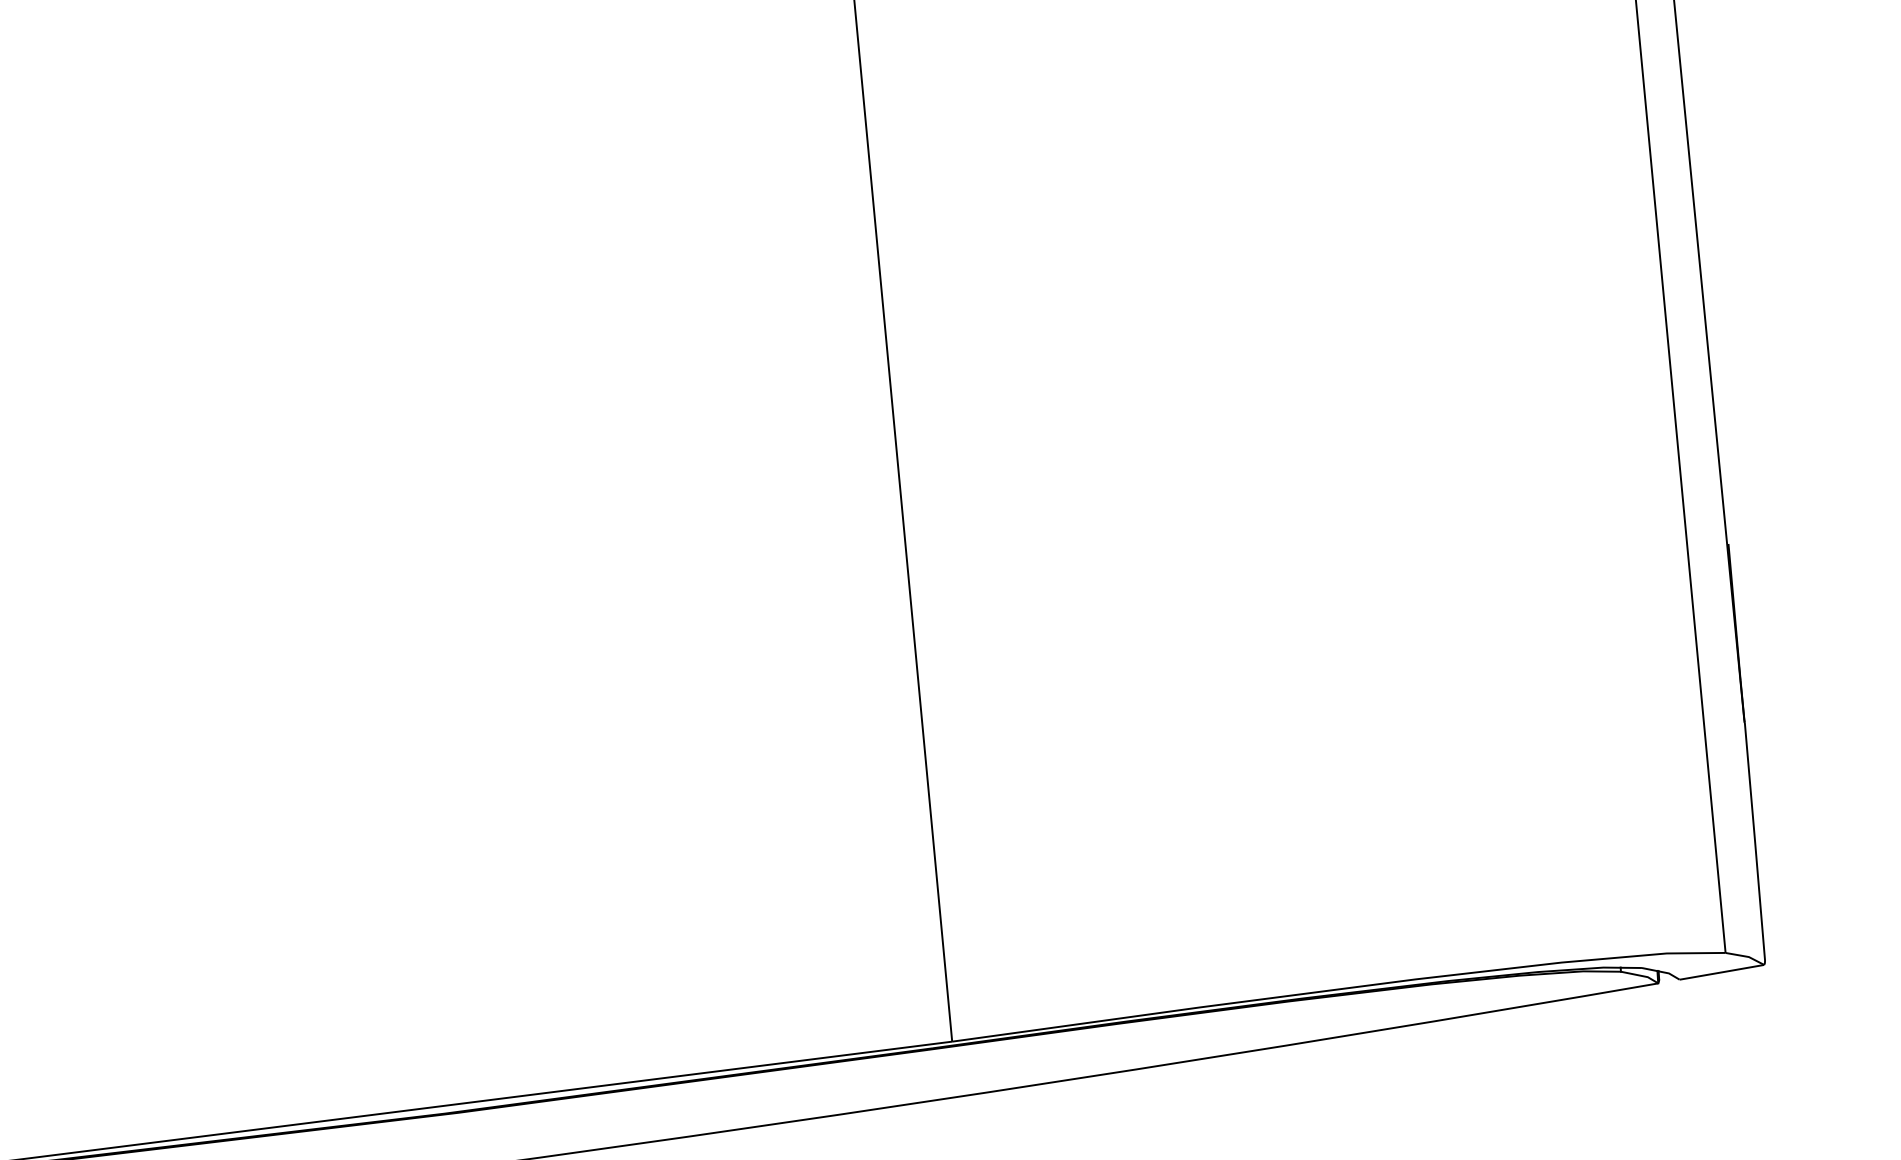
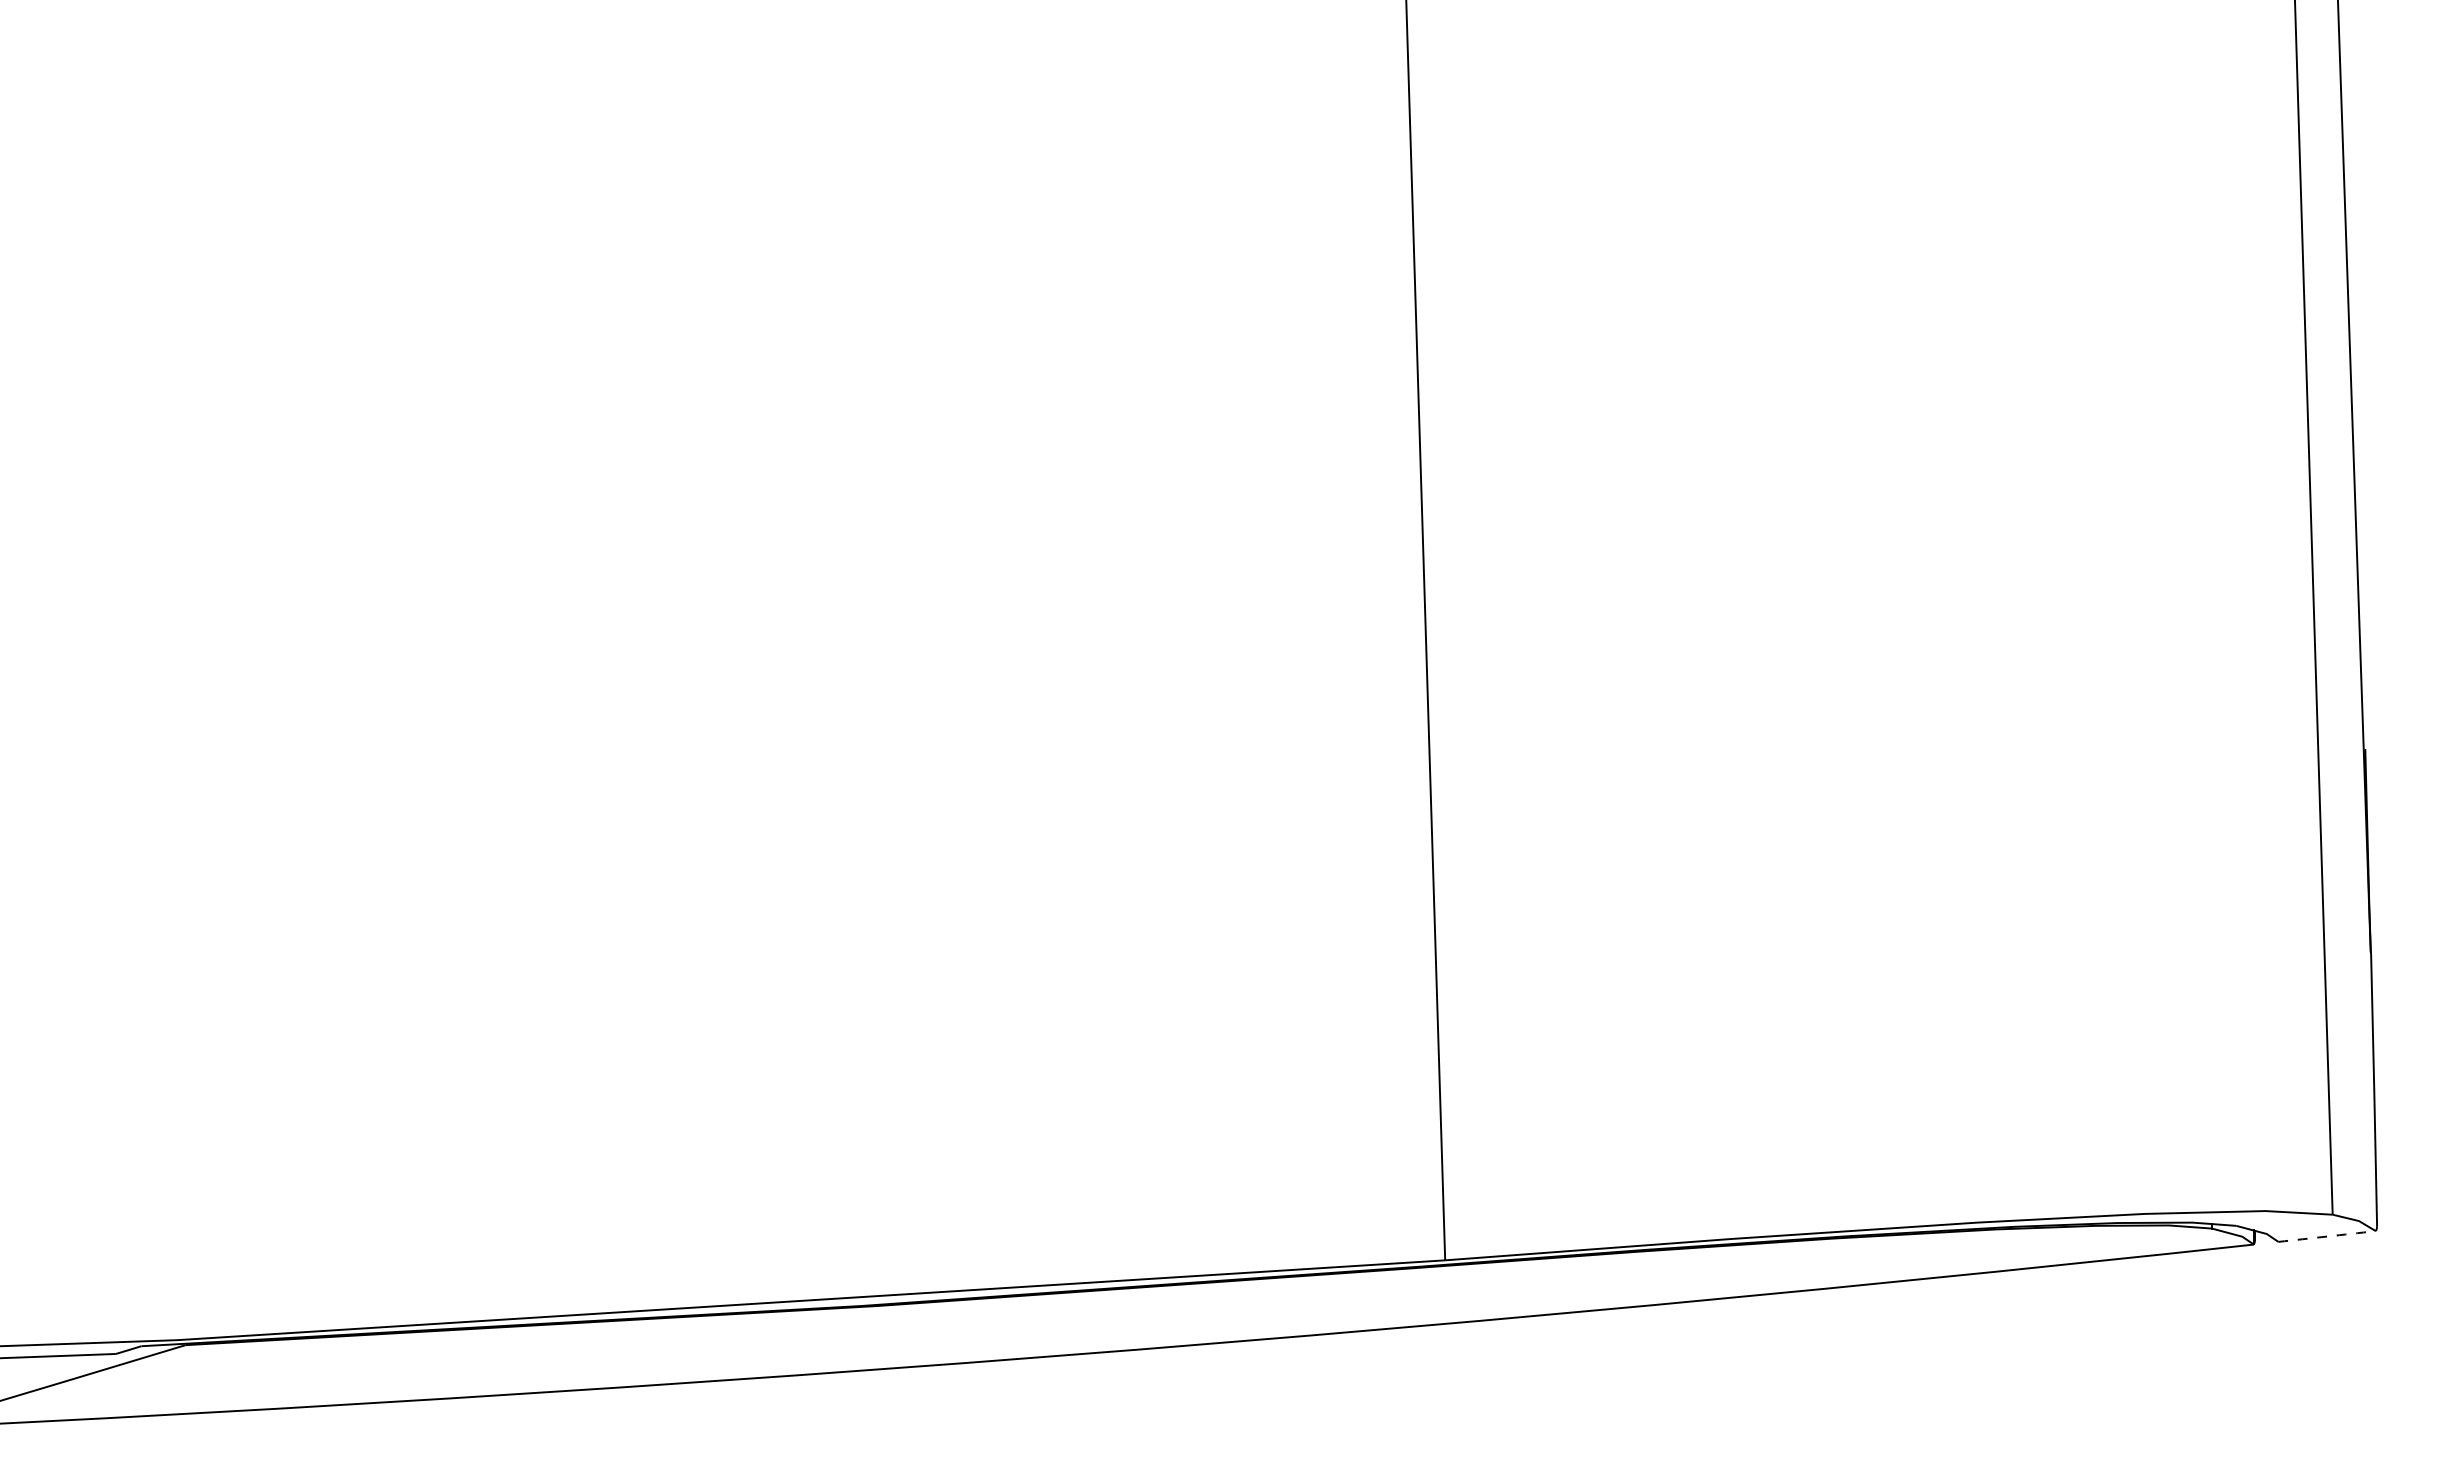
arc: (1722, 972) -> (2327, 1236), solid -> dashed

